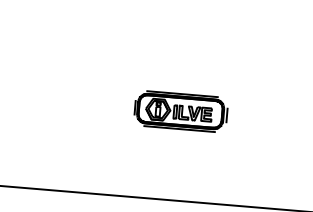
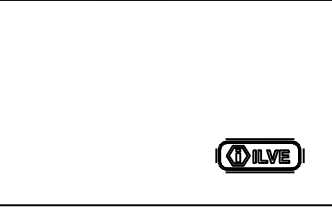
part: (180, 111) -> (259, 155), moved

